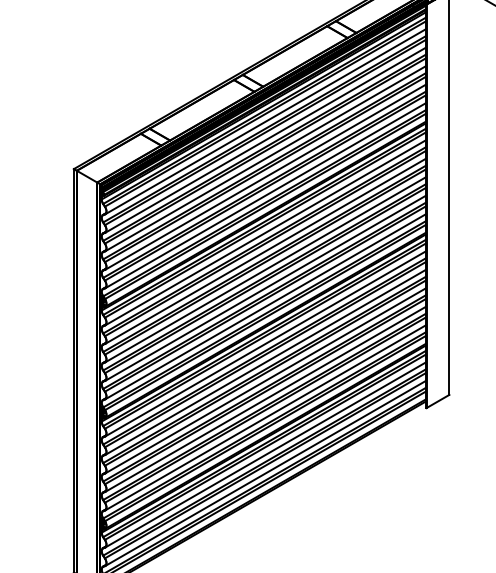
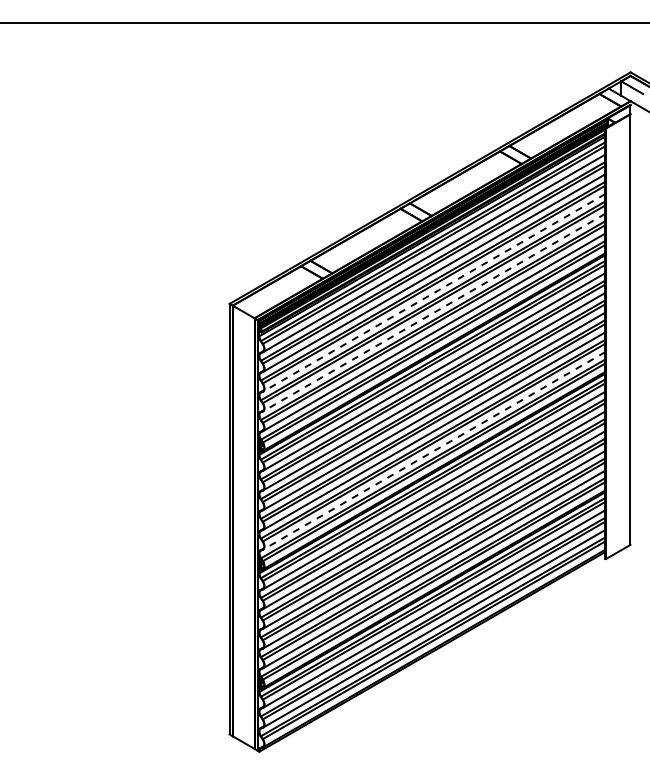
line: (265, 158) -> (434, 292), solid -> dashed
line: (265, 177) -> (434, 312), solid -> dashed
line: (265, 306) -> (434, 450), solid -> dashed

